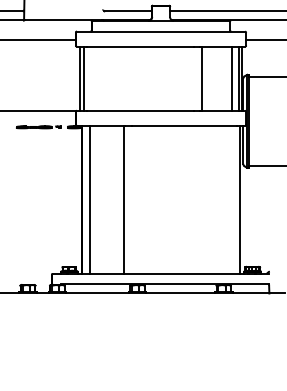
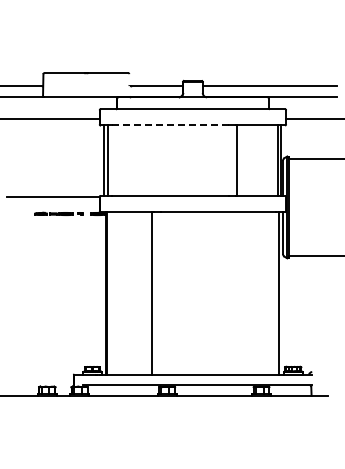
line: (140, 46) -> (170, 125), solid -> dashed
line: (232, 78) -> (271, 160), removed
line: (90, 199) -> (115, 293), removed

